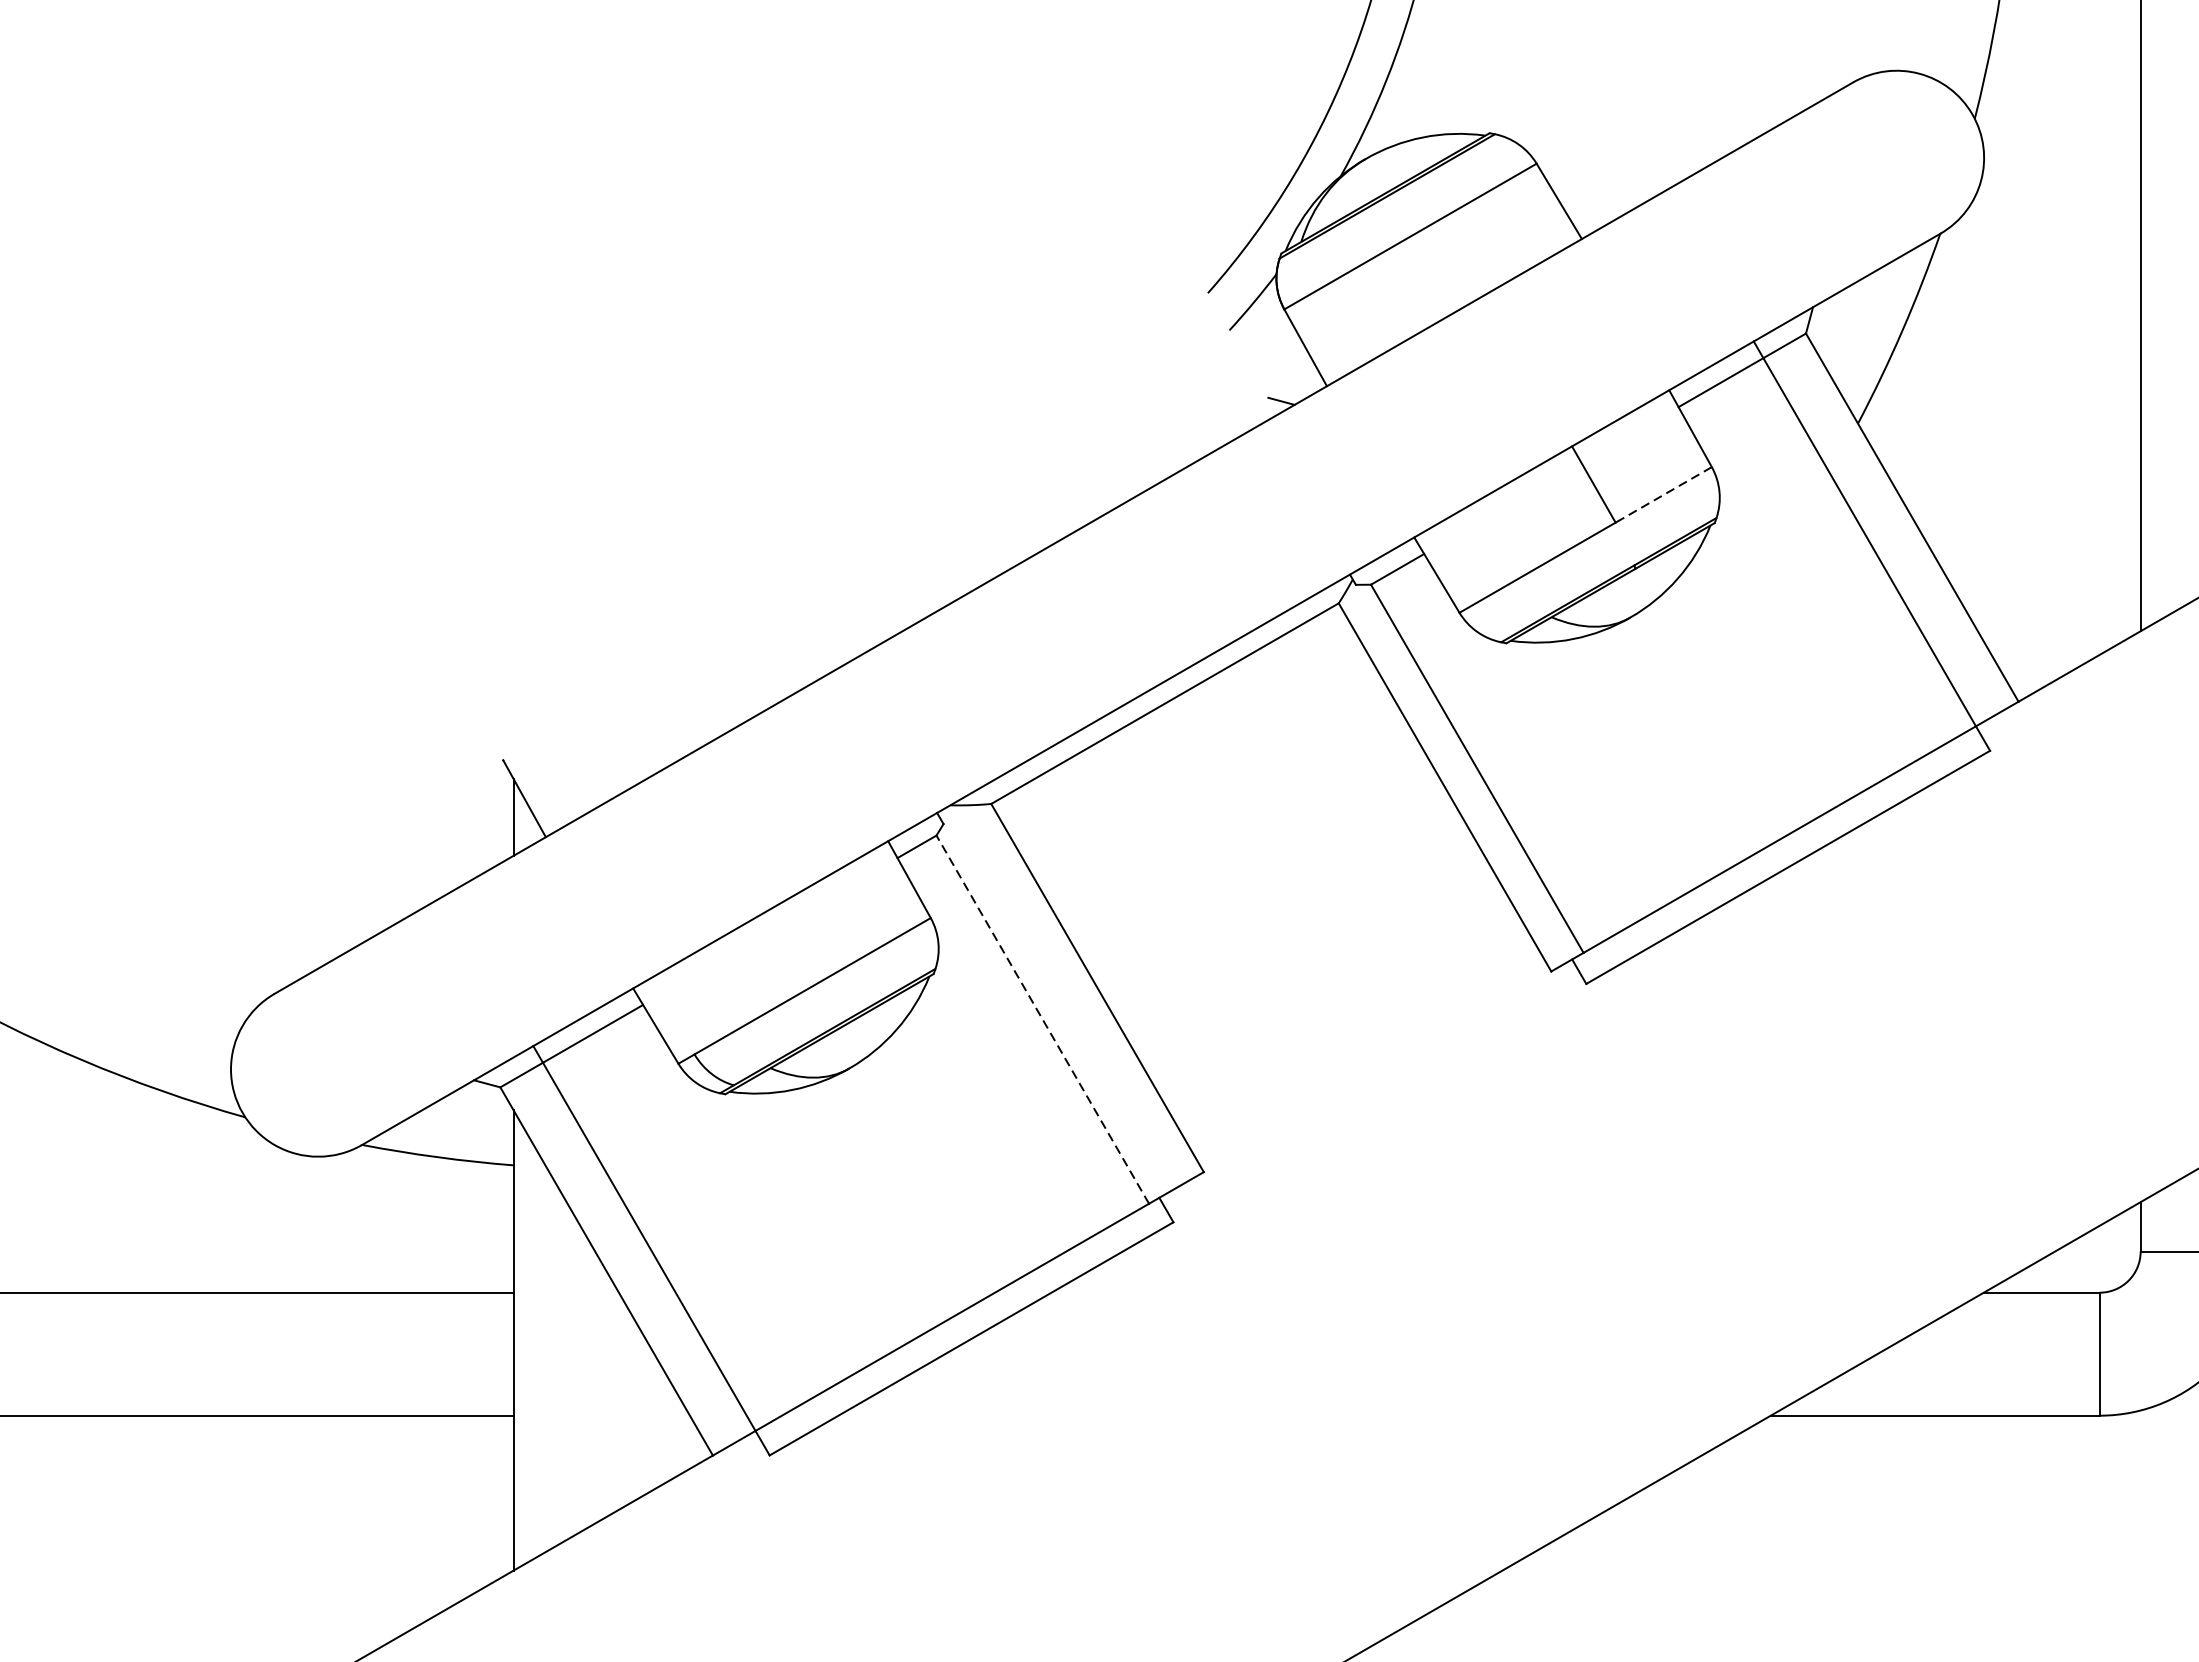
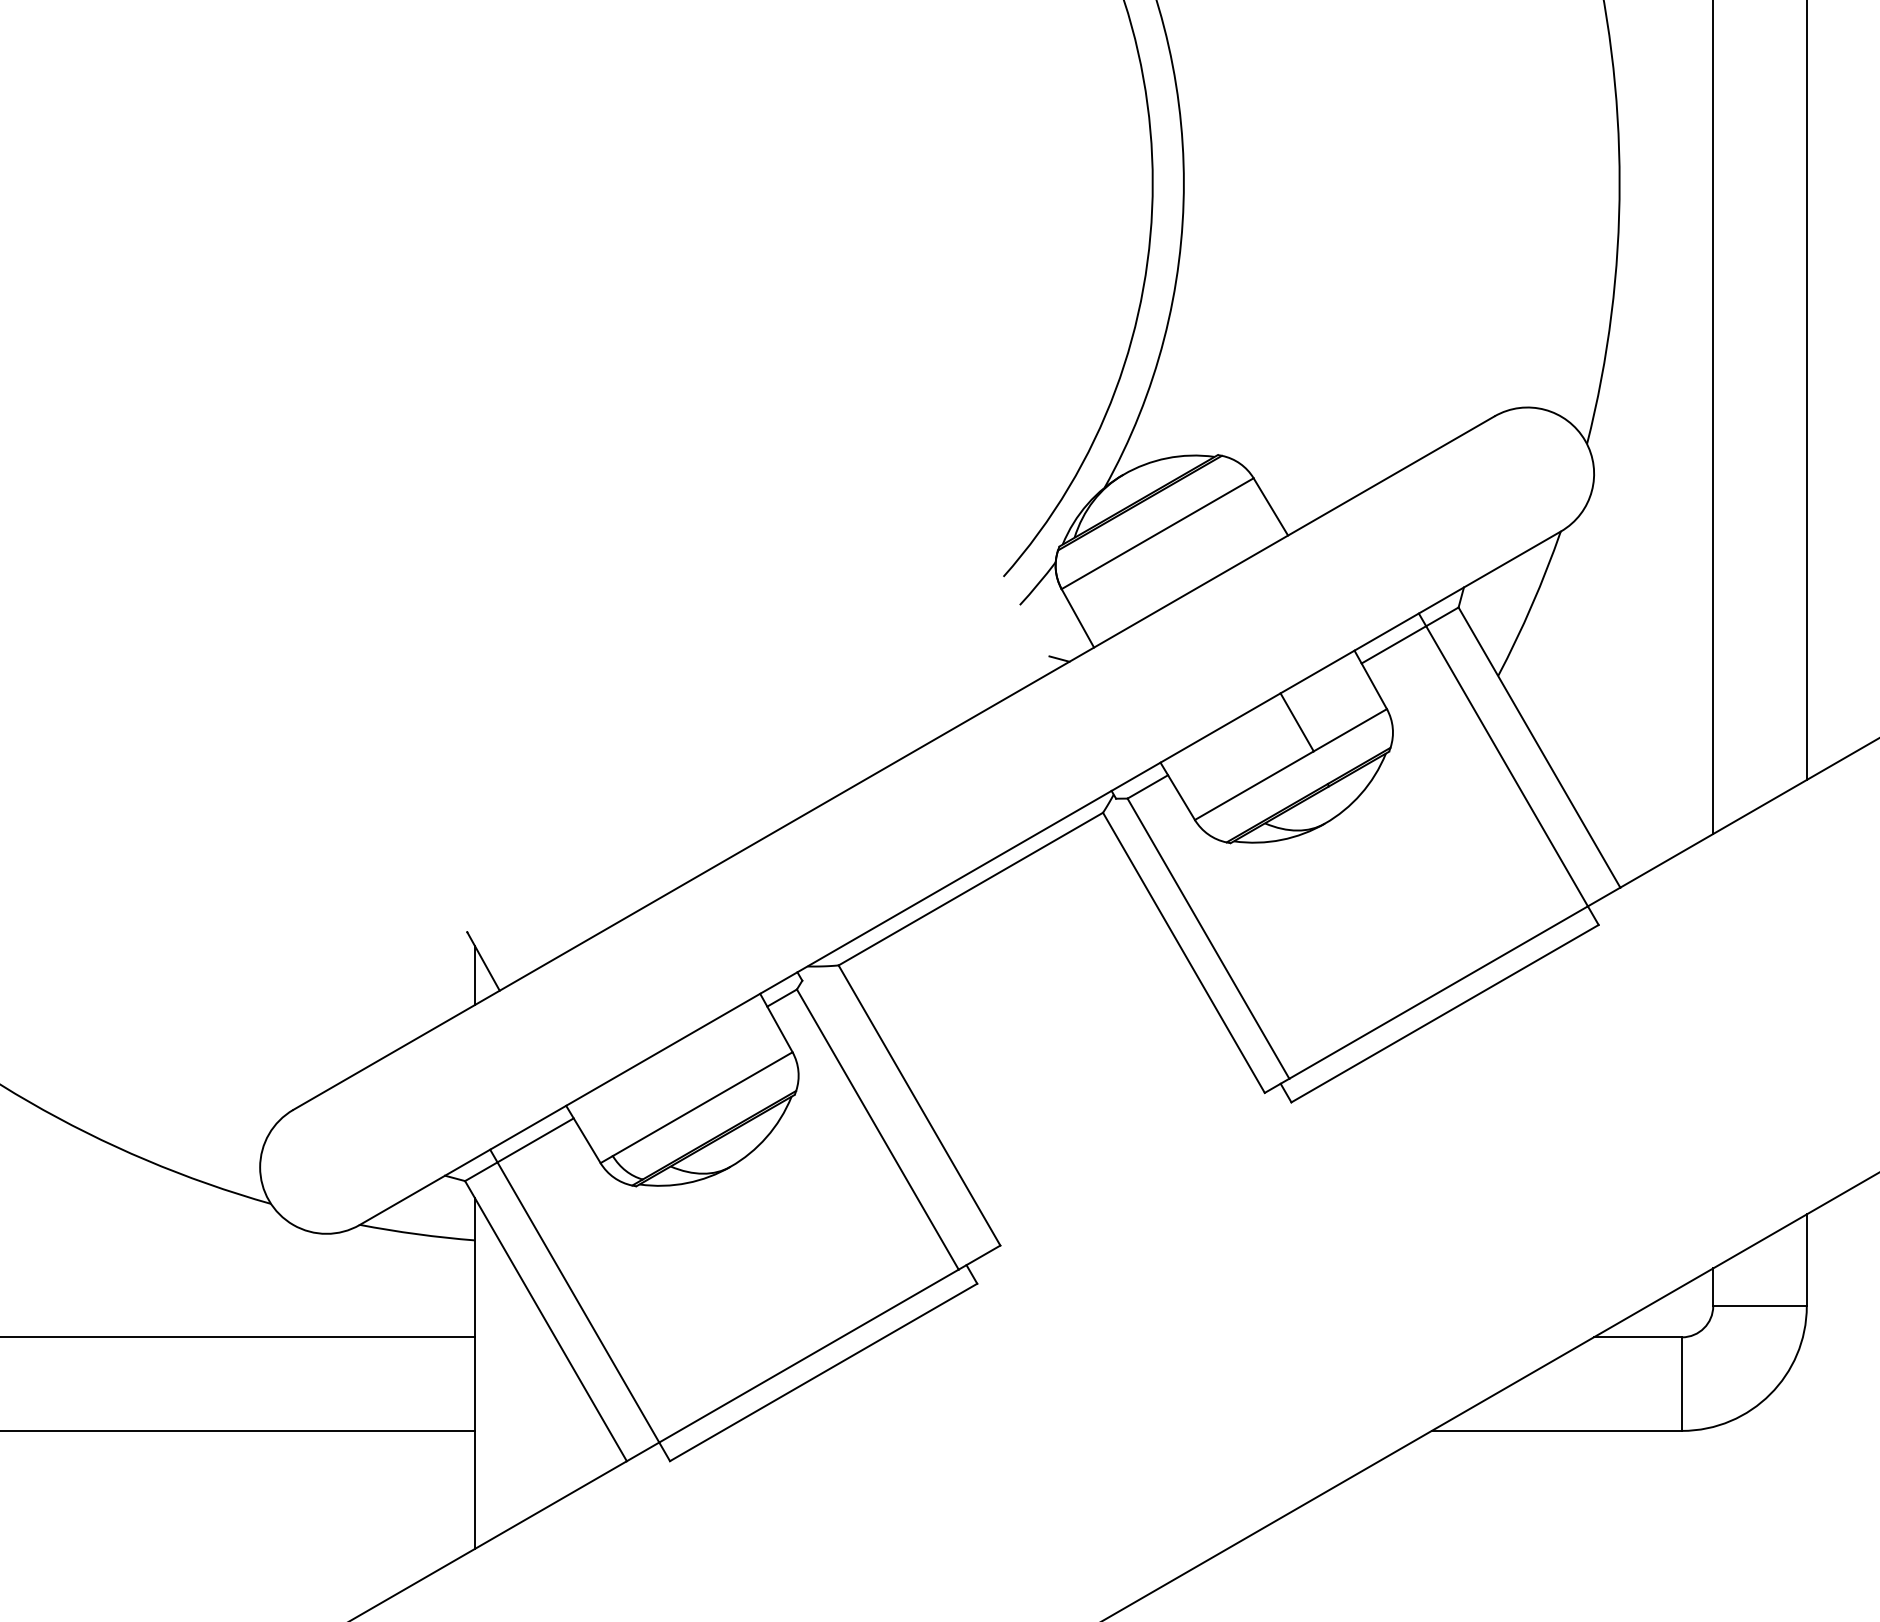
line: (1662, 495) -> (1349, 730), dashed -> solid
line: (1042, 1019) -> (877, 1129), dashed -> solid

